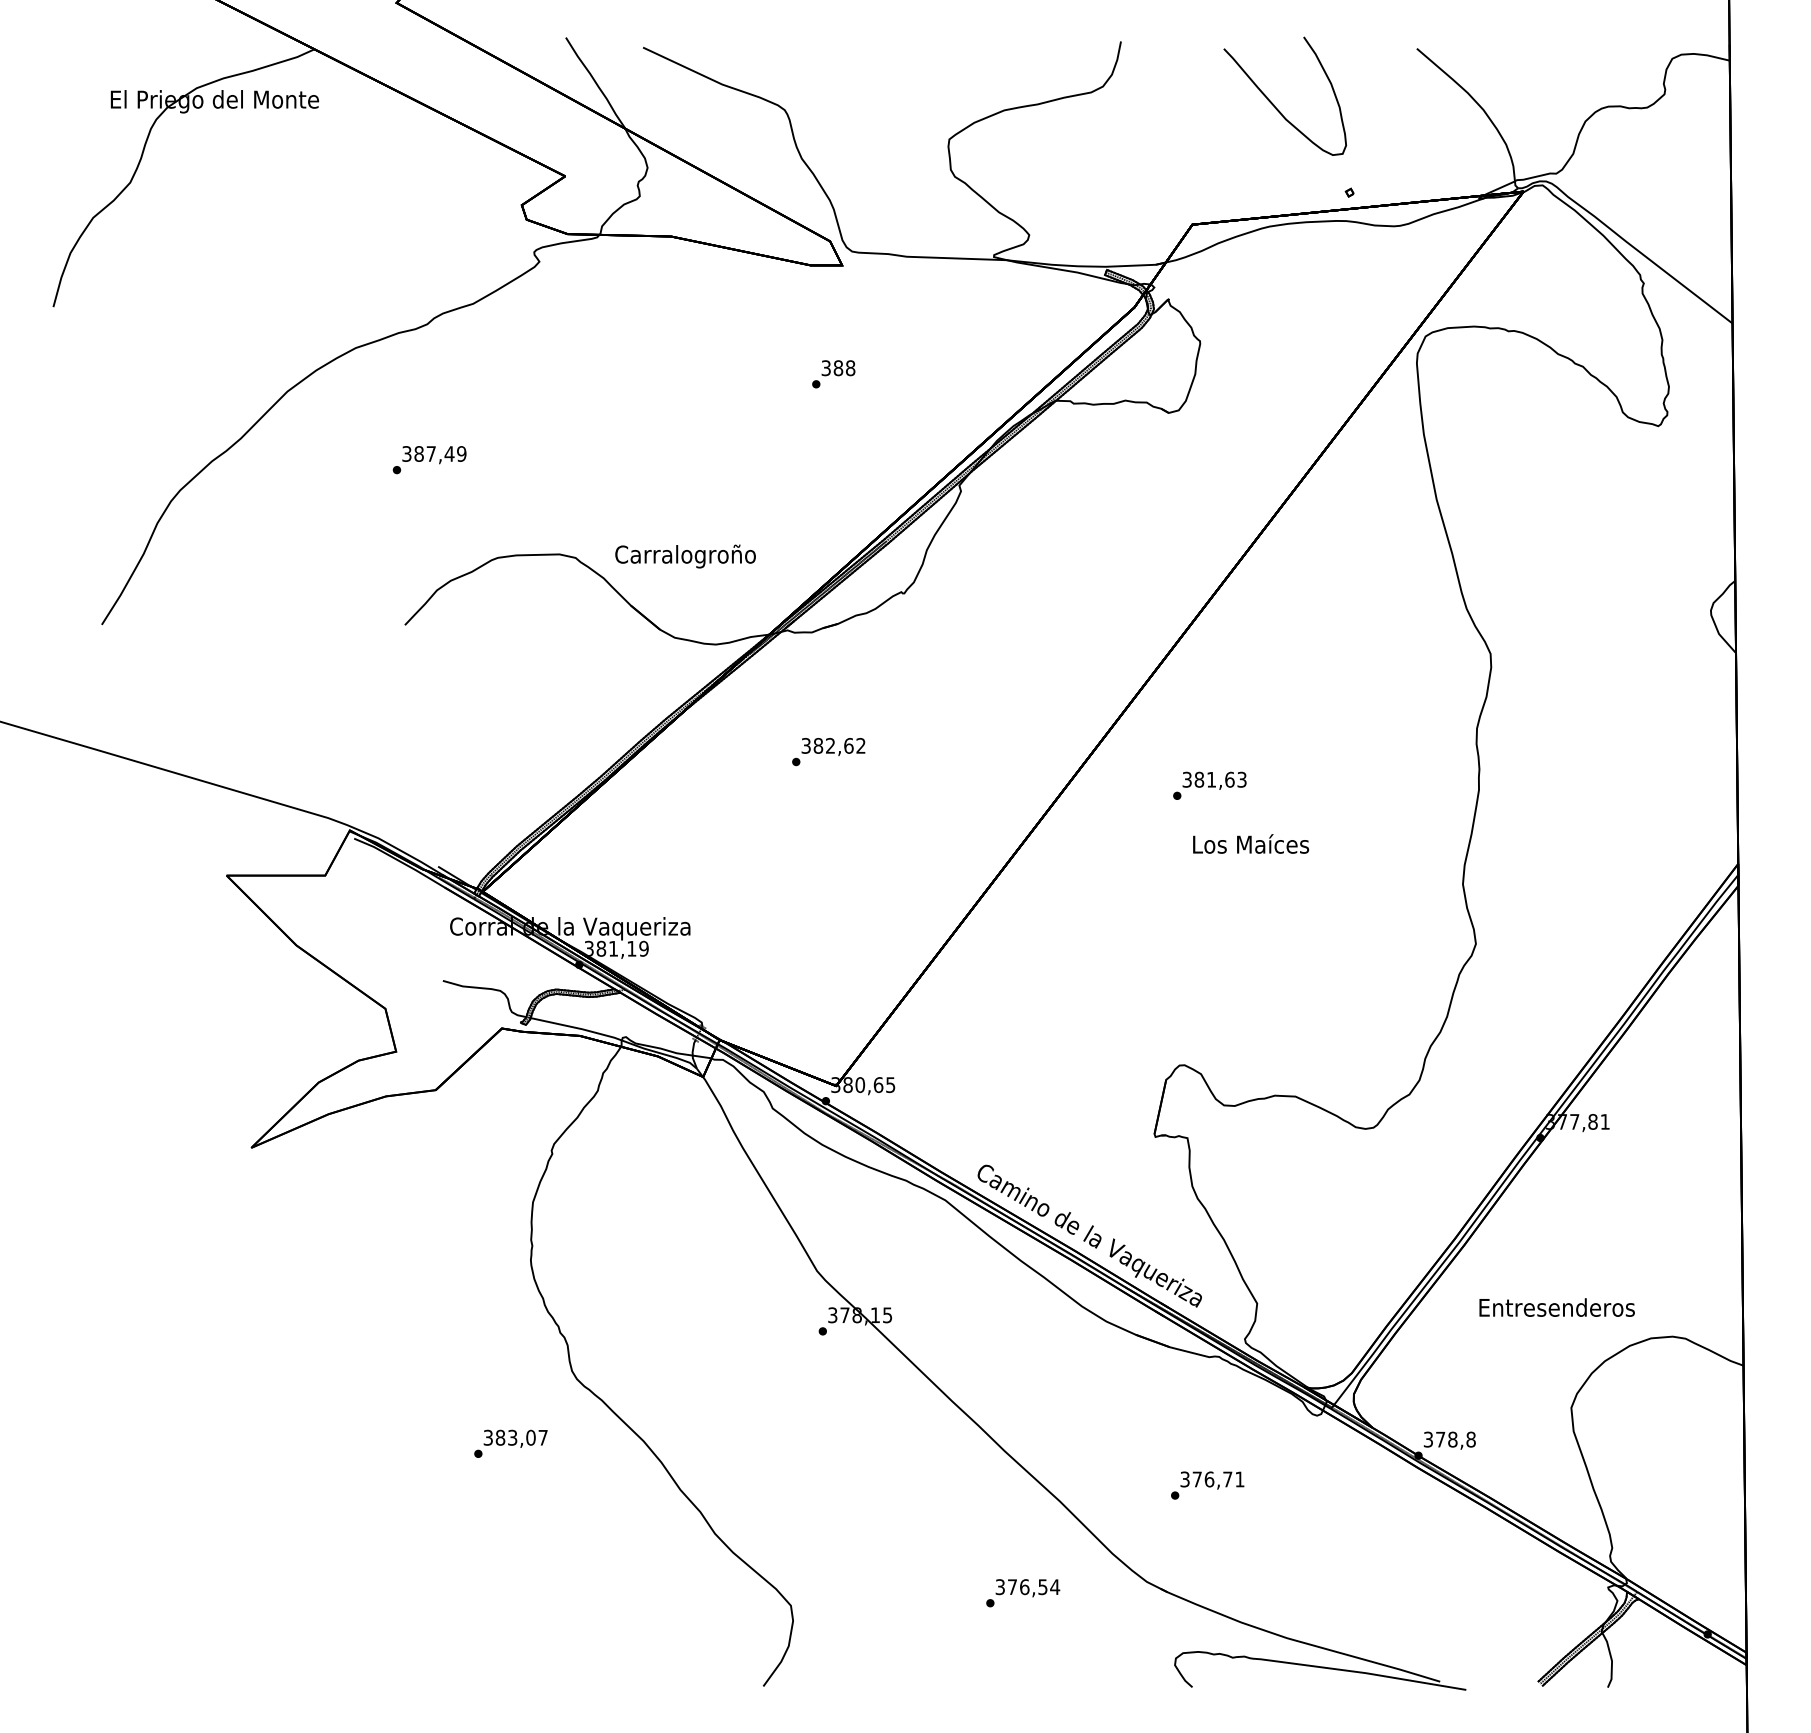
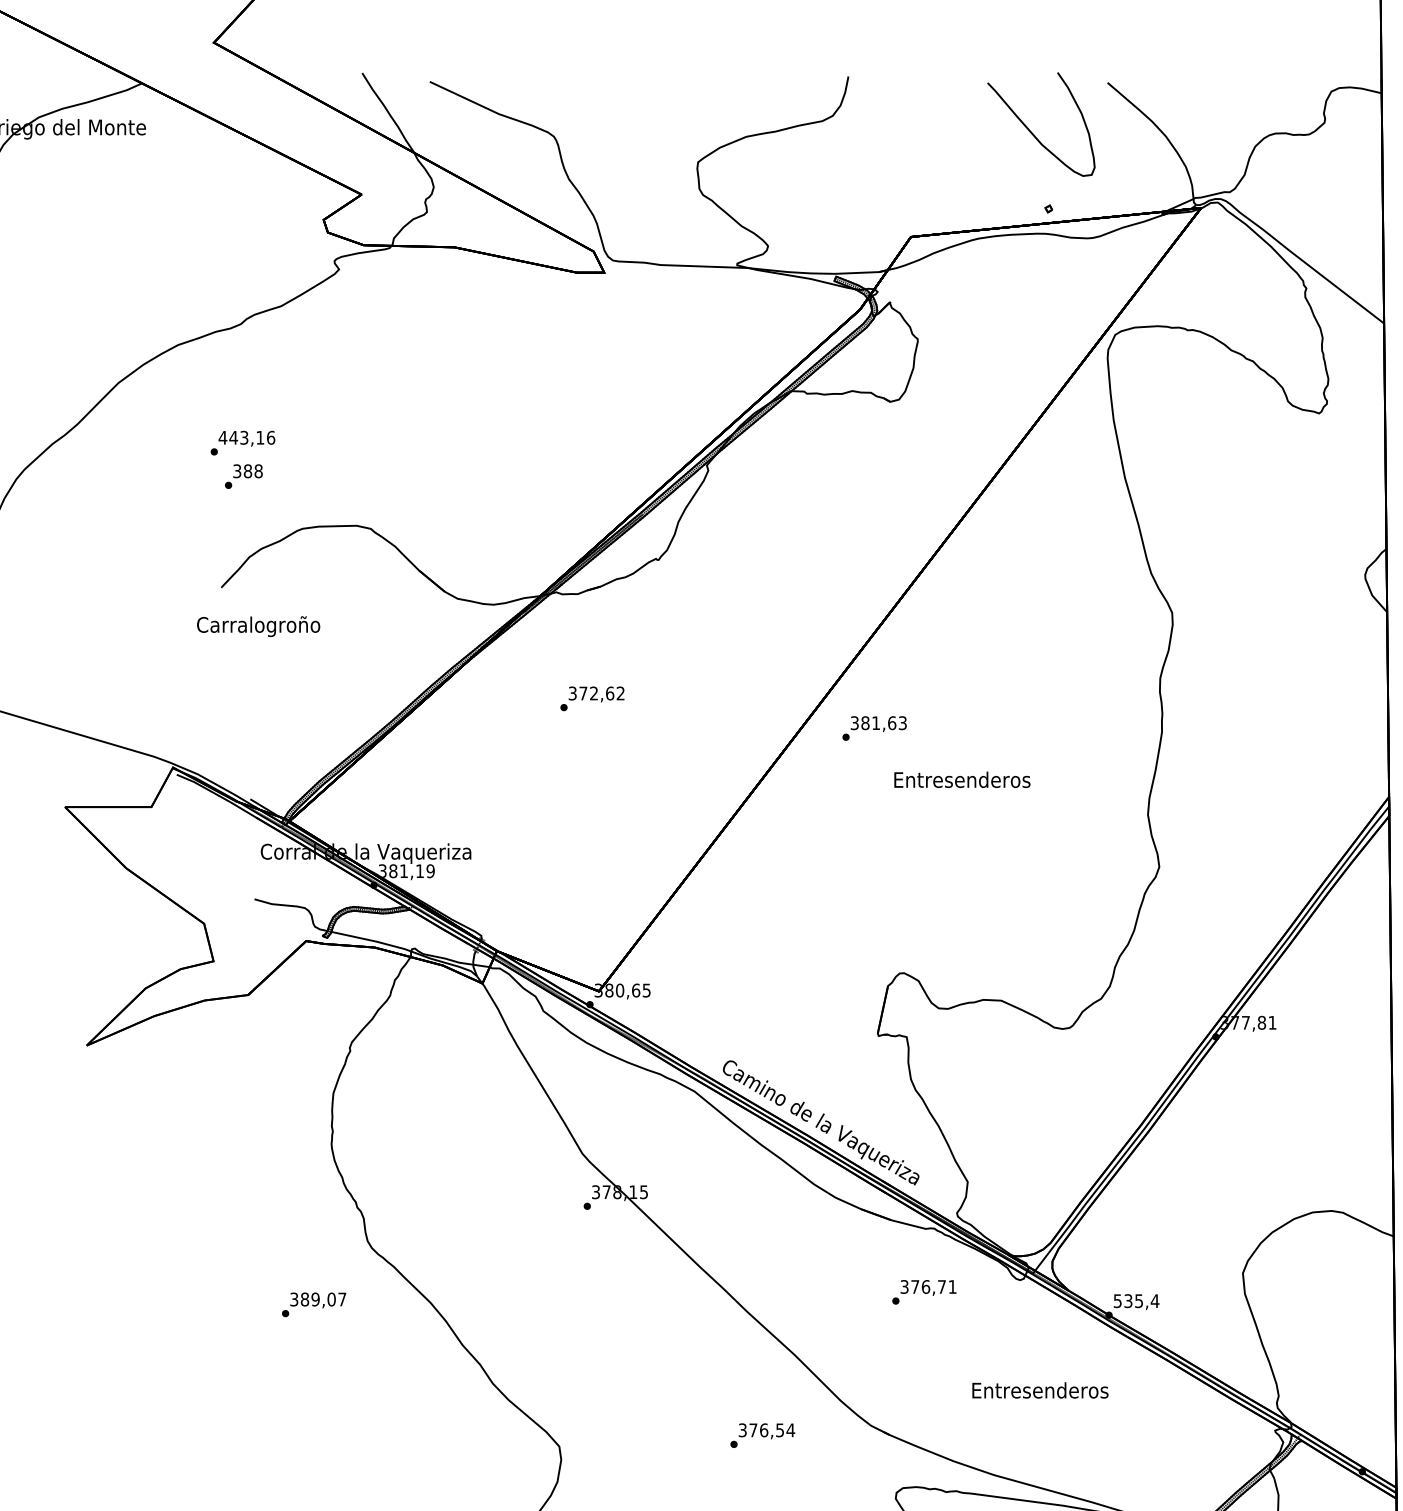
curve: (1274, 104) -> (1031, 131), moved
text: (833, 374) -> (243, 476), moved
text: (433, 453) -> (246, 437), 387,49 -> 443,16
text: (685, 556) -> (258, 626), moved
text: (818, 745) -> (583, 693), 382,62 -> 372,62
text: (1209, 785) -> (874, 728), moved
text: (1250, 843) -> (961, 778), Los Maíces -> Entresenderos
text: (1556, 1307) -> (1039, 1390), moved
text: (512, 1437) -> (315, 1299), 383,07 -> 389,07
text: (1450, 1439) -> (1137, 1301), 378,8 -> 535,4
text: (1207, 1485) -> (924, 1292), moved

